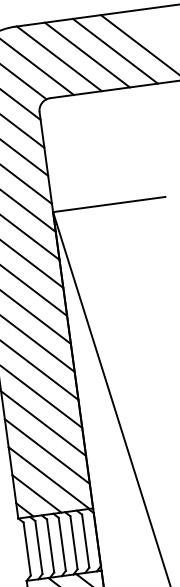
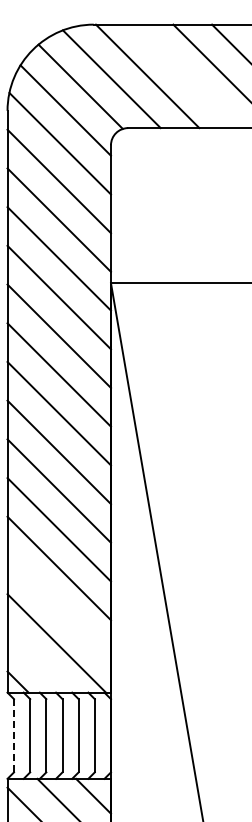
line: (87, 55) -> (186, 76), removed
line: (46, 451) -> (58, 606), removed
line: (37, 493) -> (37, 662), removed
line: (27, 548) -> (14, 735), solid -> dashed

